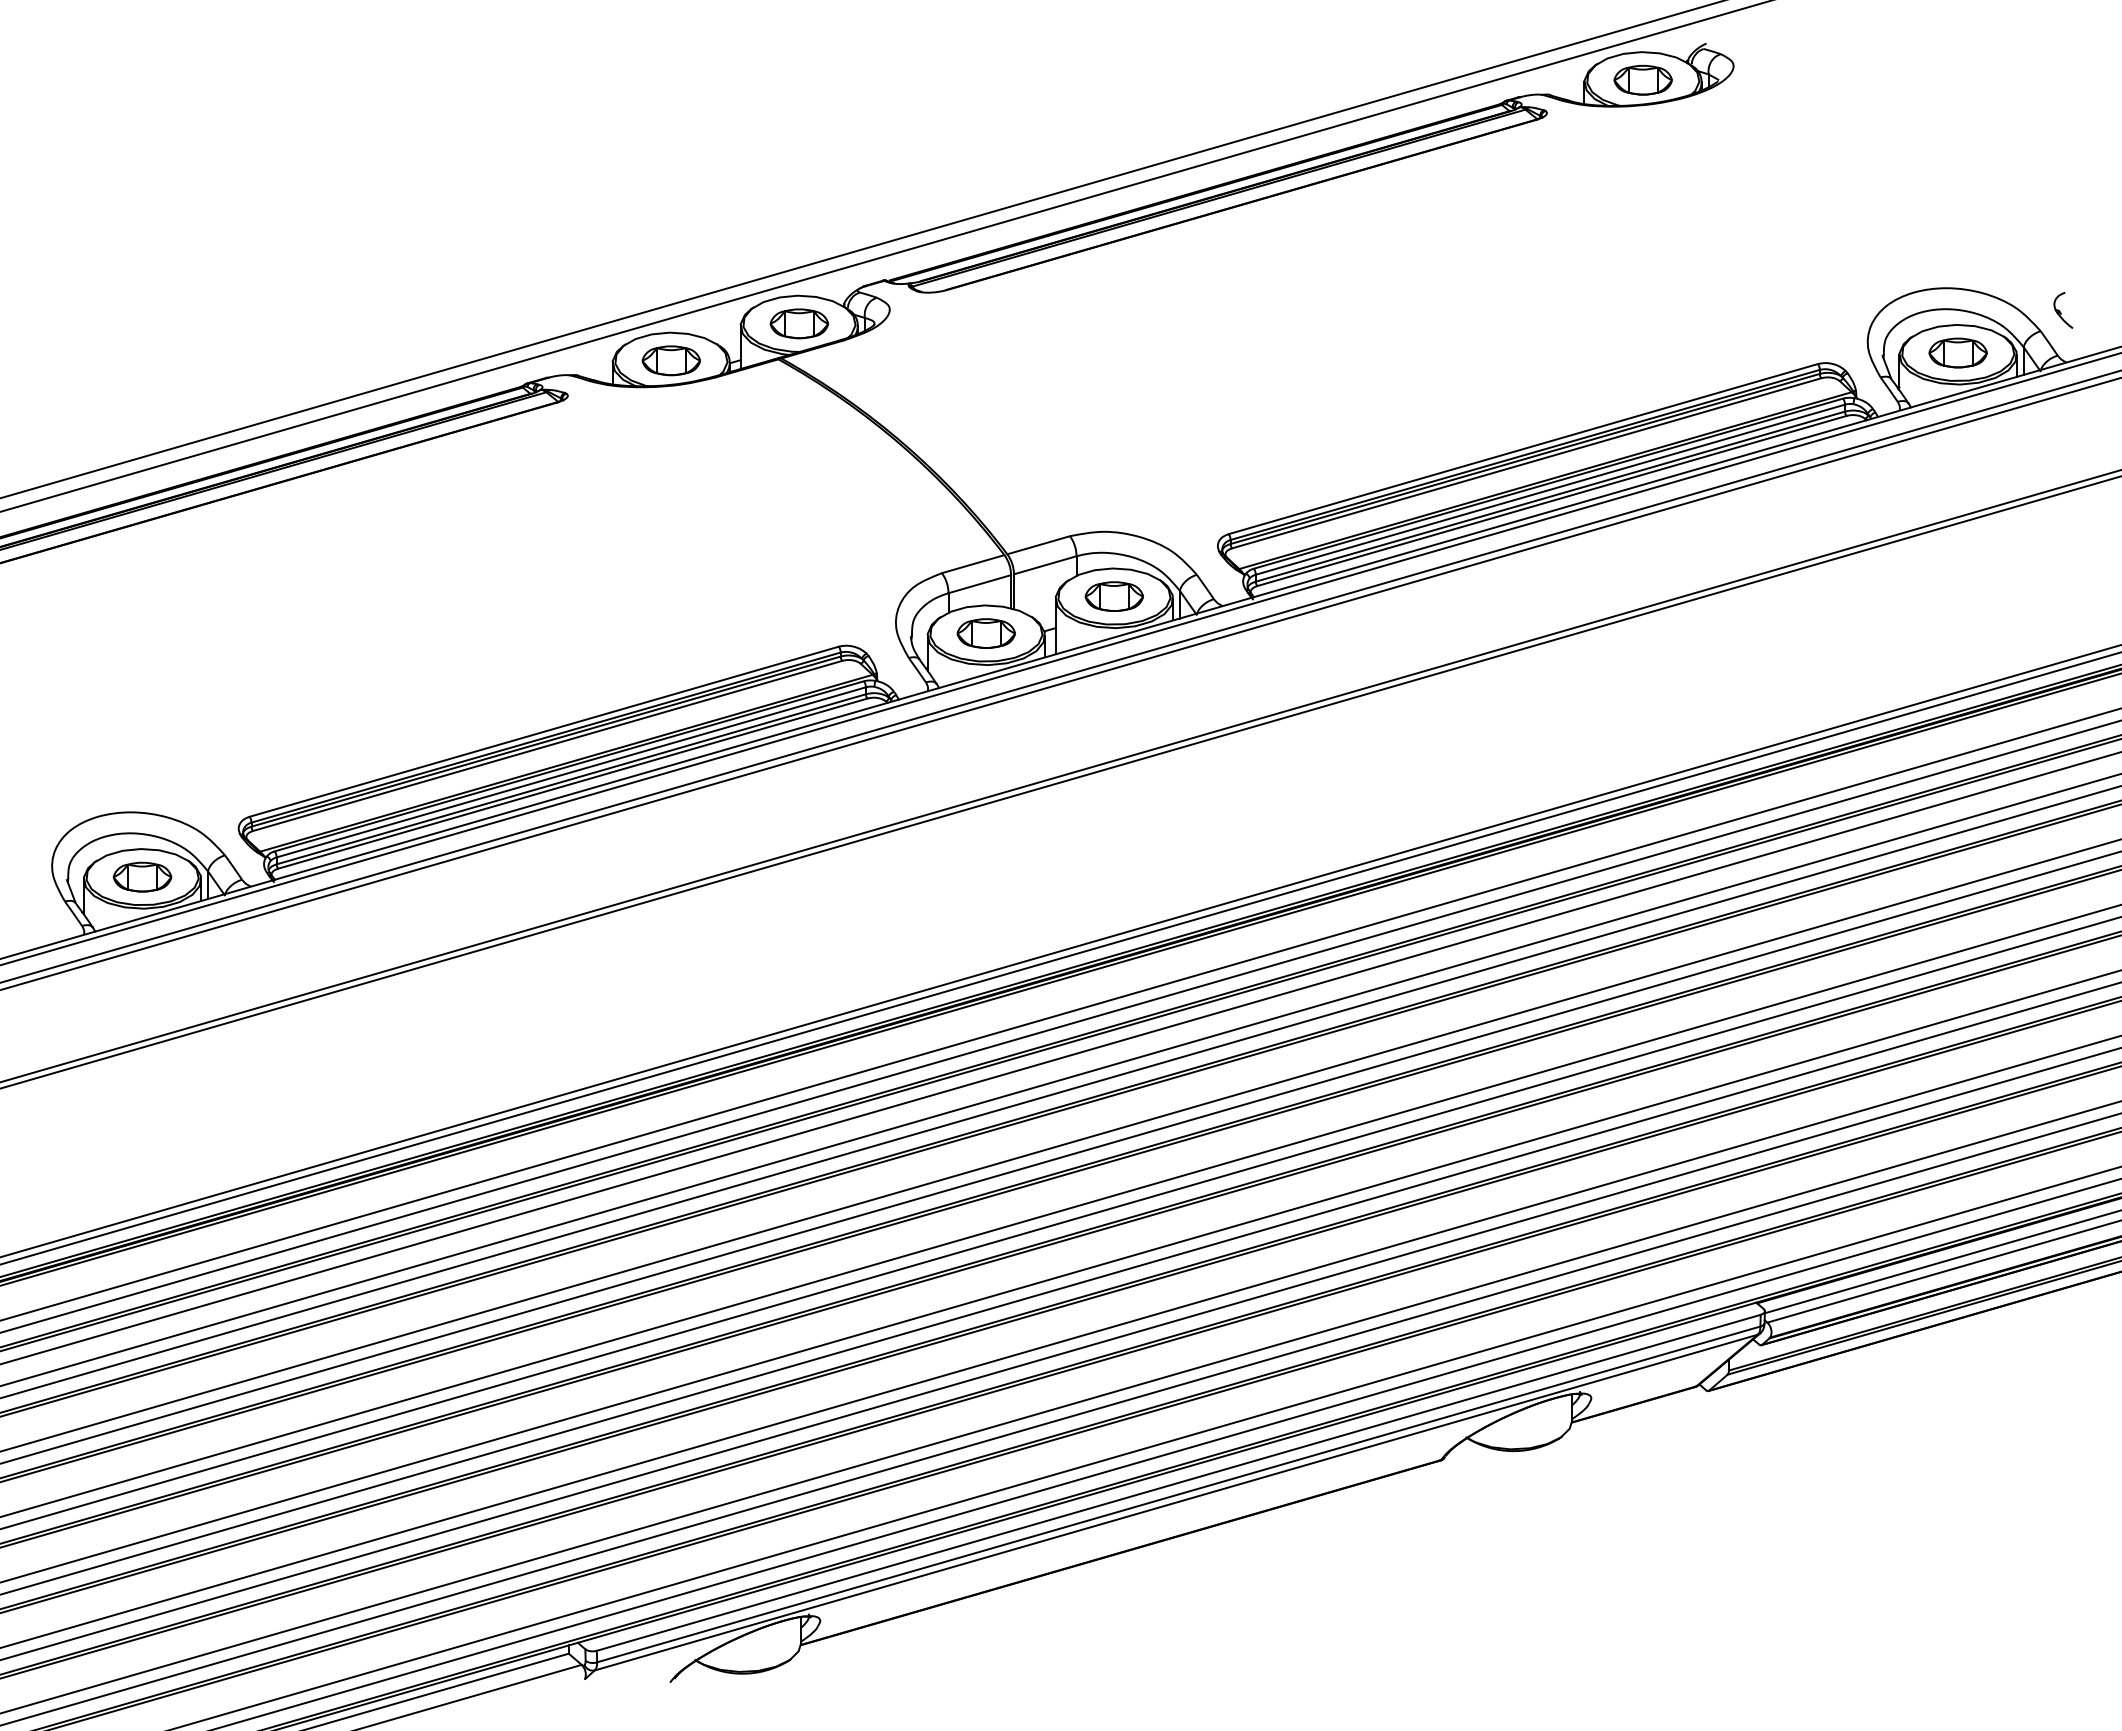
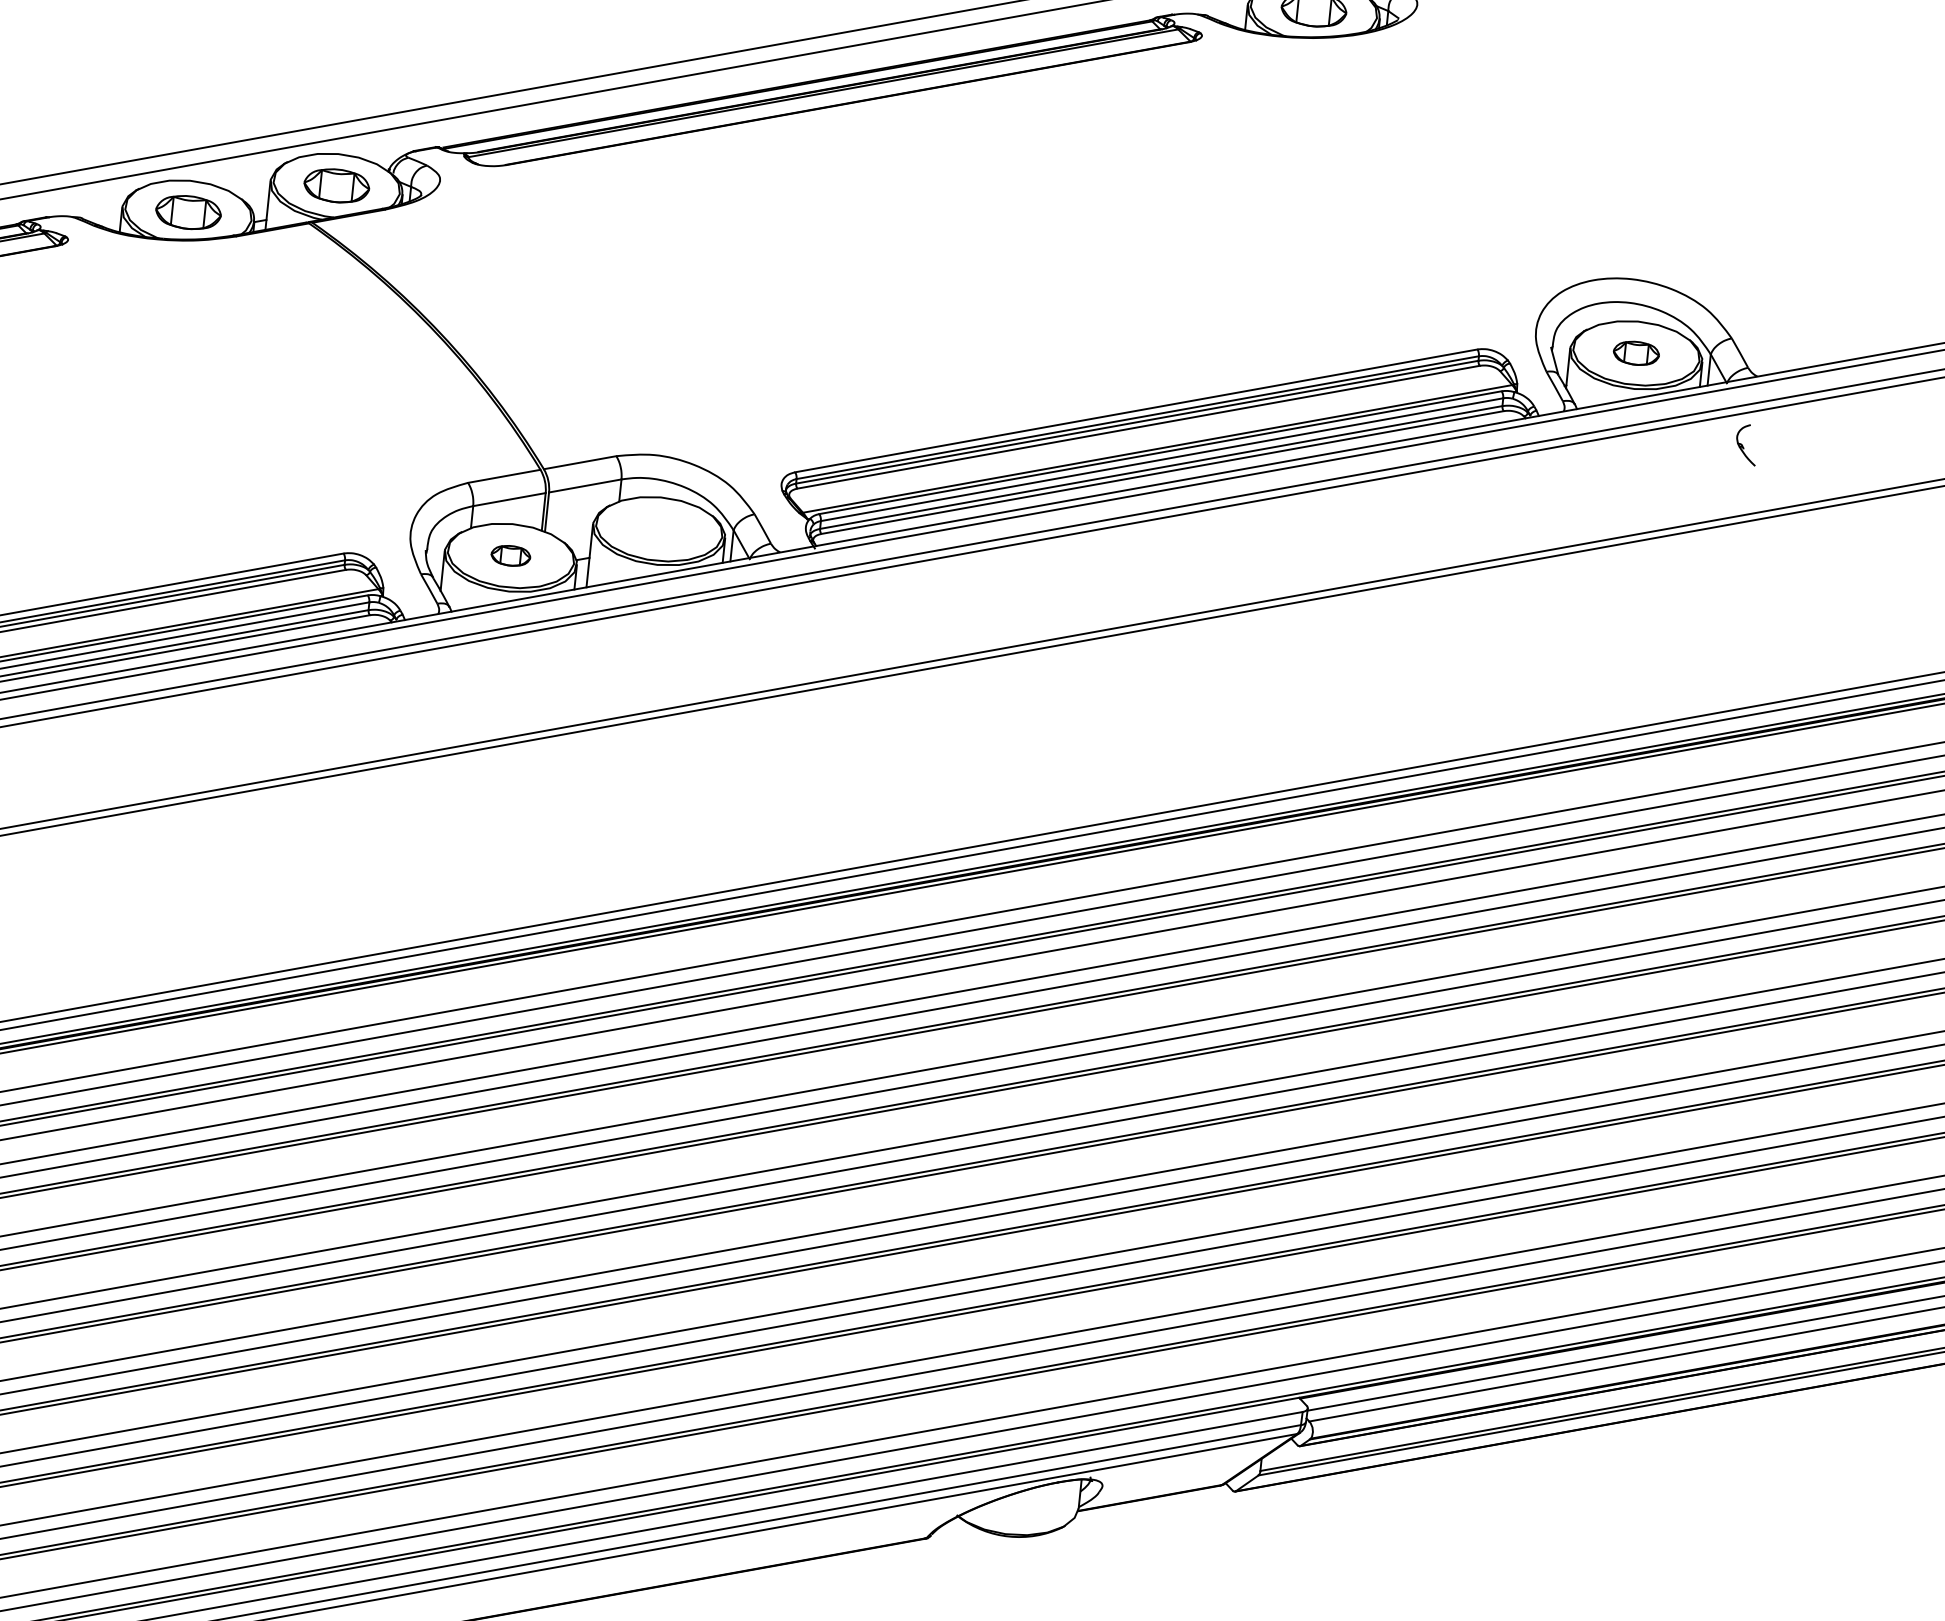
part: (2063, 310) -> (1746, 444), moved
part: (1957, 352) -> (1635, 352), size x0.7
part: (1113, 596) -> (658, 529), removed
part: (985, 633) -> (510, 555), size x0.6

